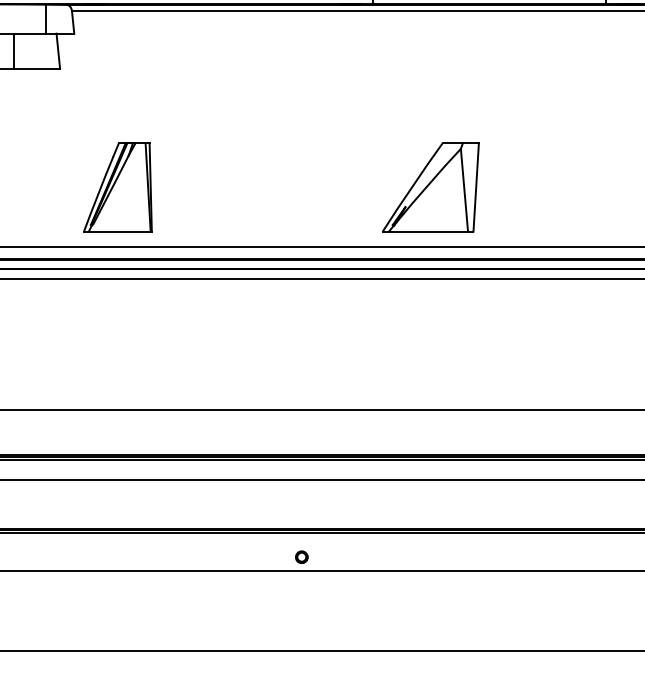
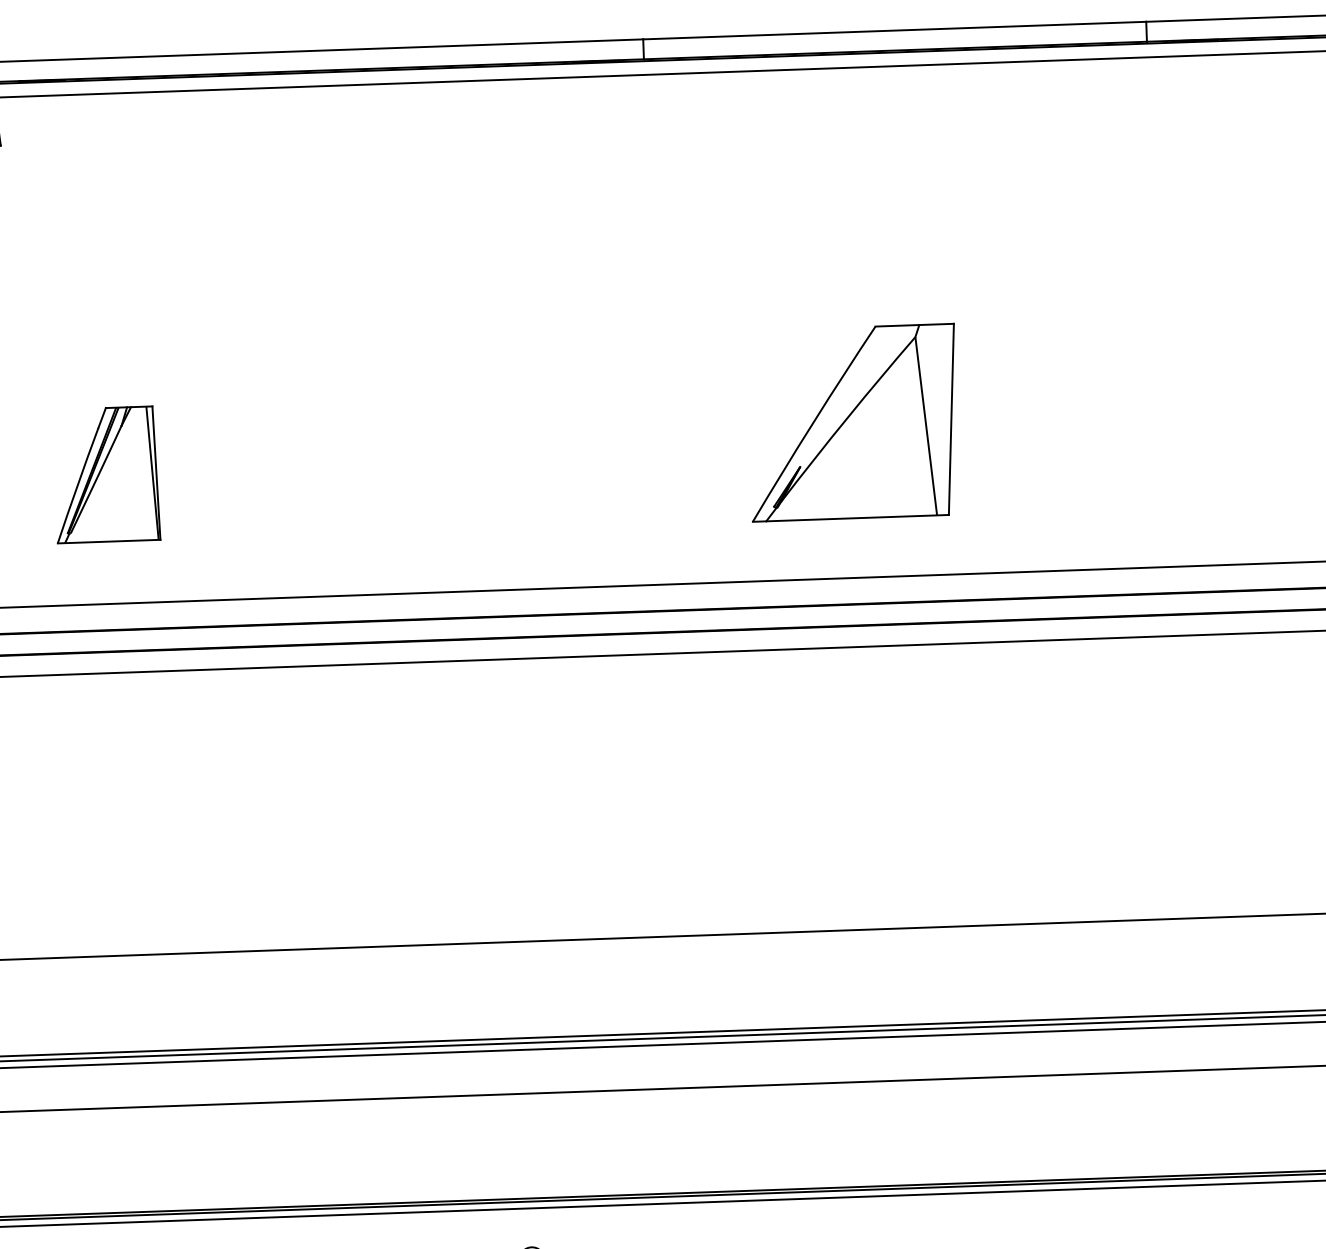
part: (117, 187) -> (105, 474), size x0.7
part: (430, 187) -> (852, 422), moved

